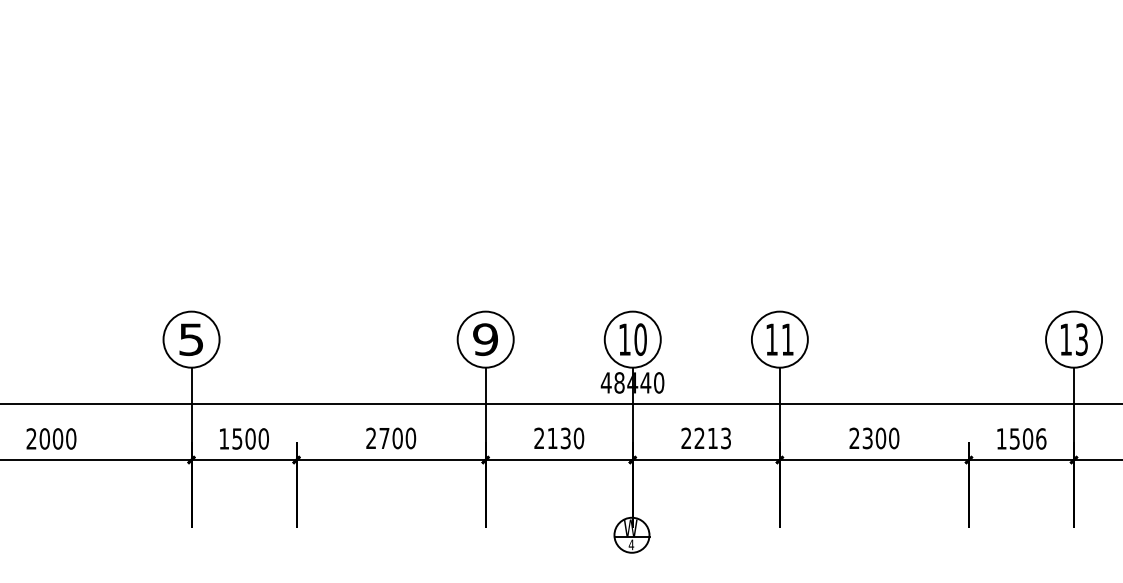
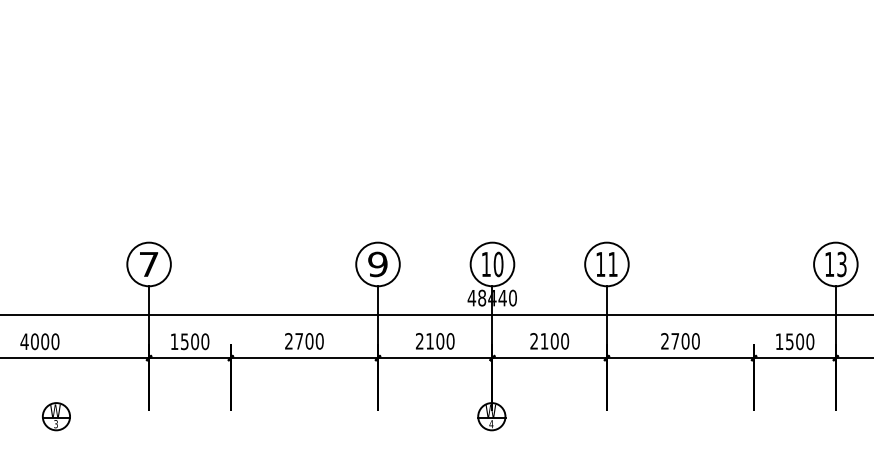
text: (191, 339) -> (149, 264), 5 -> 7
text: (31, 438) -> (24, 341), 2000 -> 4000
text: (565, 438) -> (440, 341), 2130 -> 2100
text: (712, 438) -> (554, 341), 2213 -> 2100
text: (867, 438) -> (675, 341), 2300 -> 2700
text: (1041, 438) -> (810, 341), 1506 -> 1500
part: (72, 534) -> (56, 416), added

